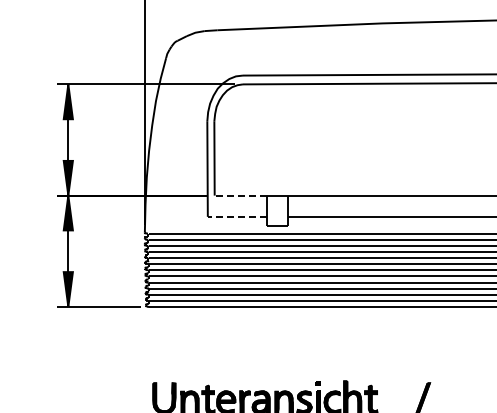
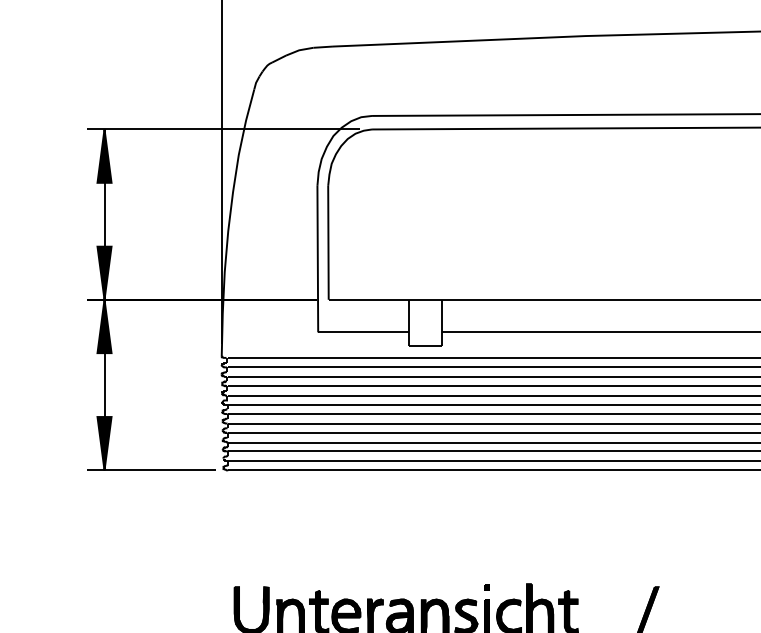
line: (240, 195) -> (368, 299), dashed -> solid
line: (237, 216) -> (363, 331), dashed -> solid

